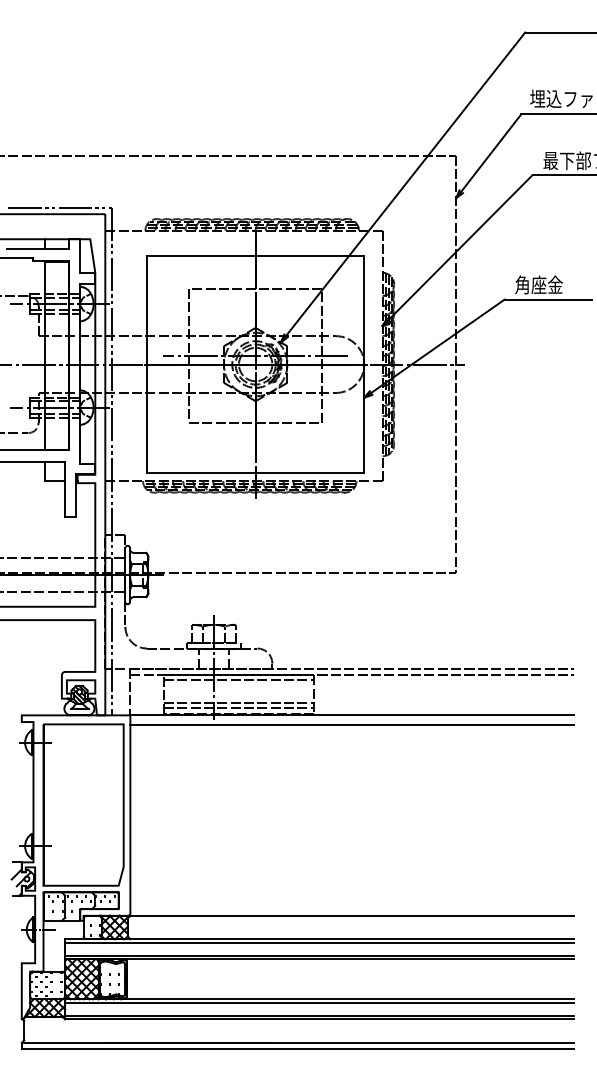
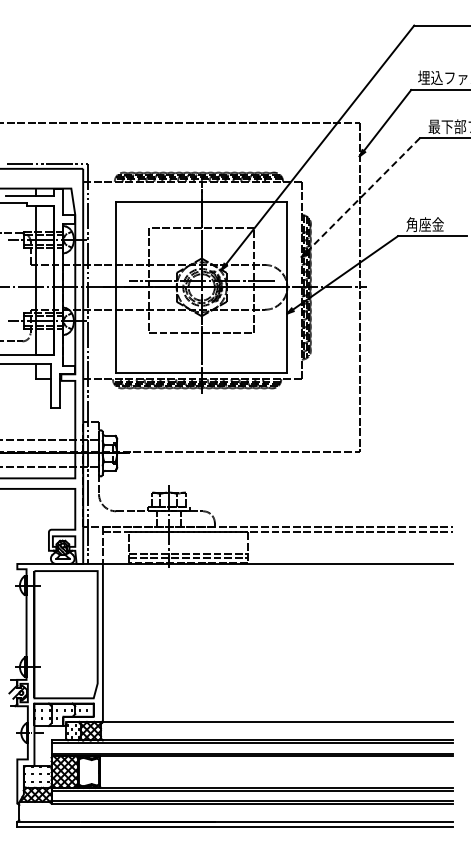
line: (460, 248) -> (363, 195), solid -> dashed
line: (238, 680) -> (188, 536), removed
line: (351, 724) -> (277, 571), removed

